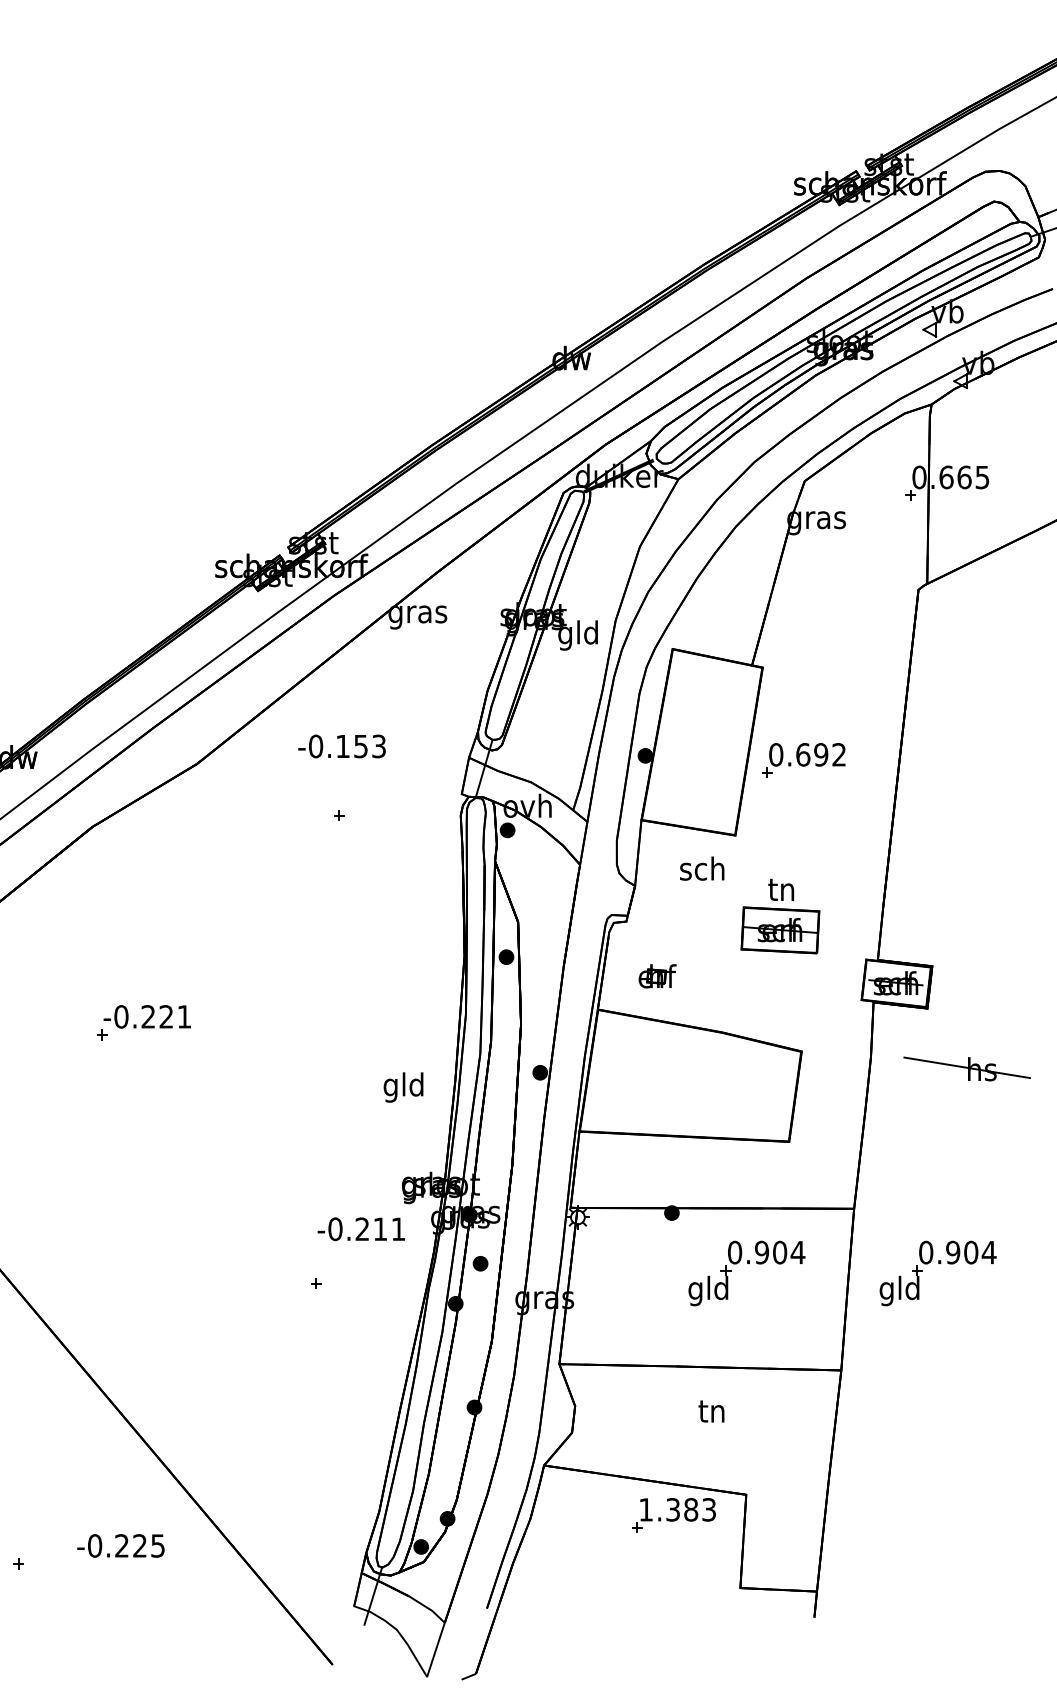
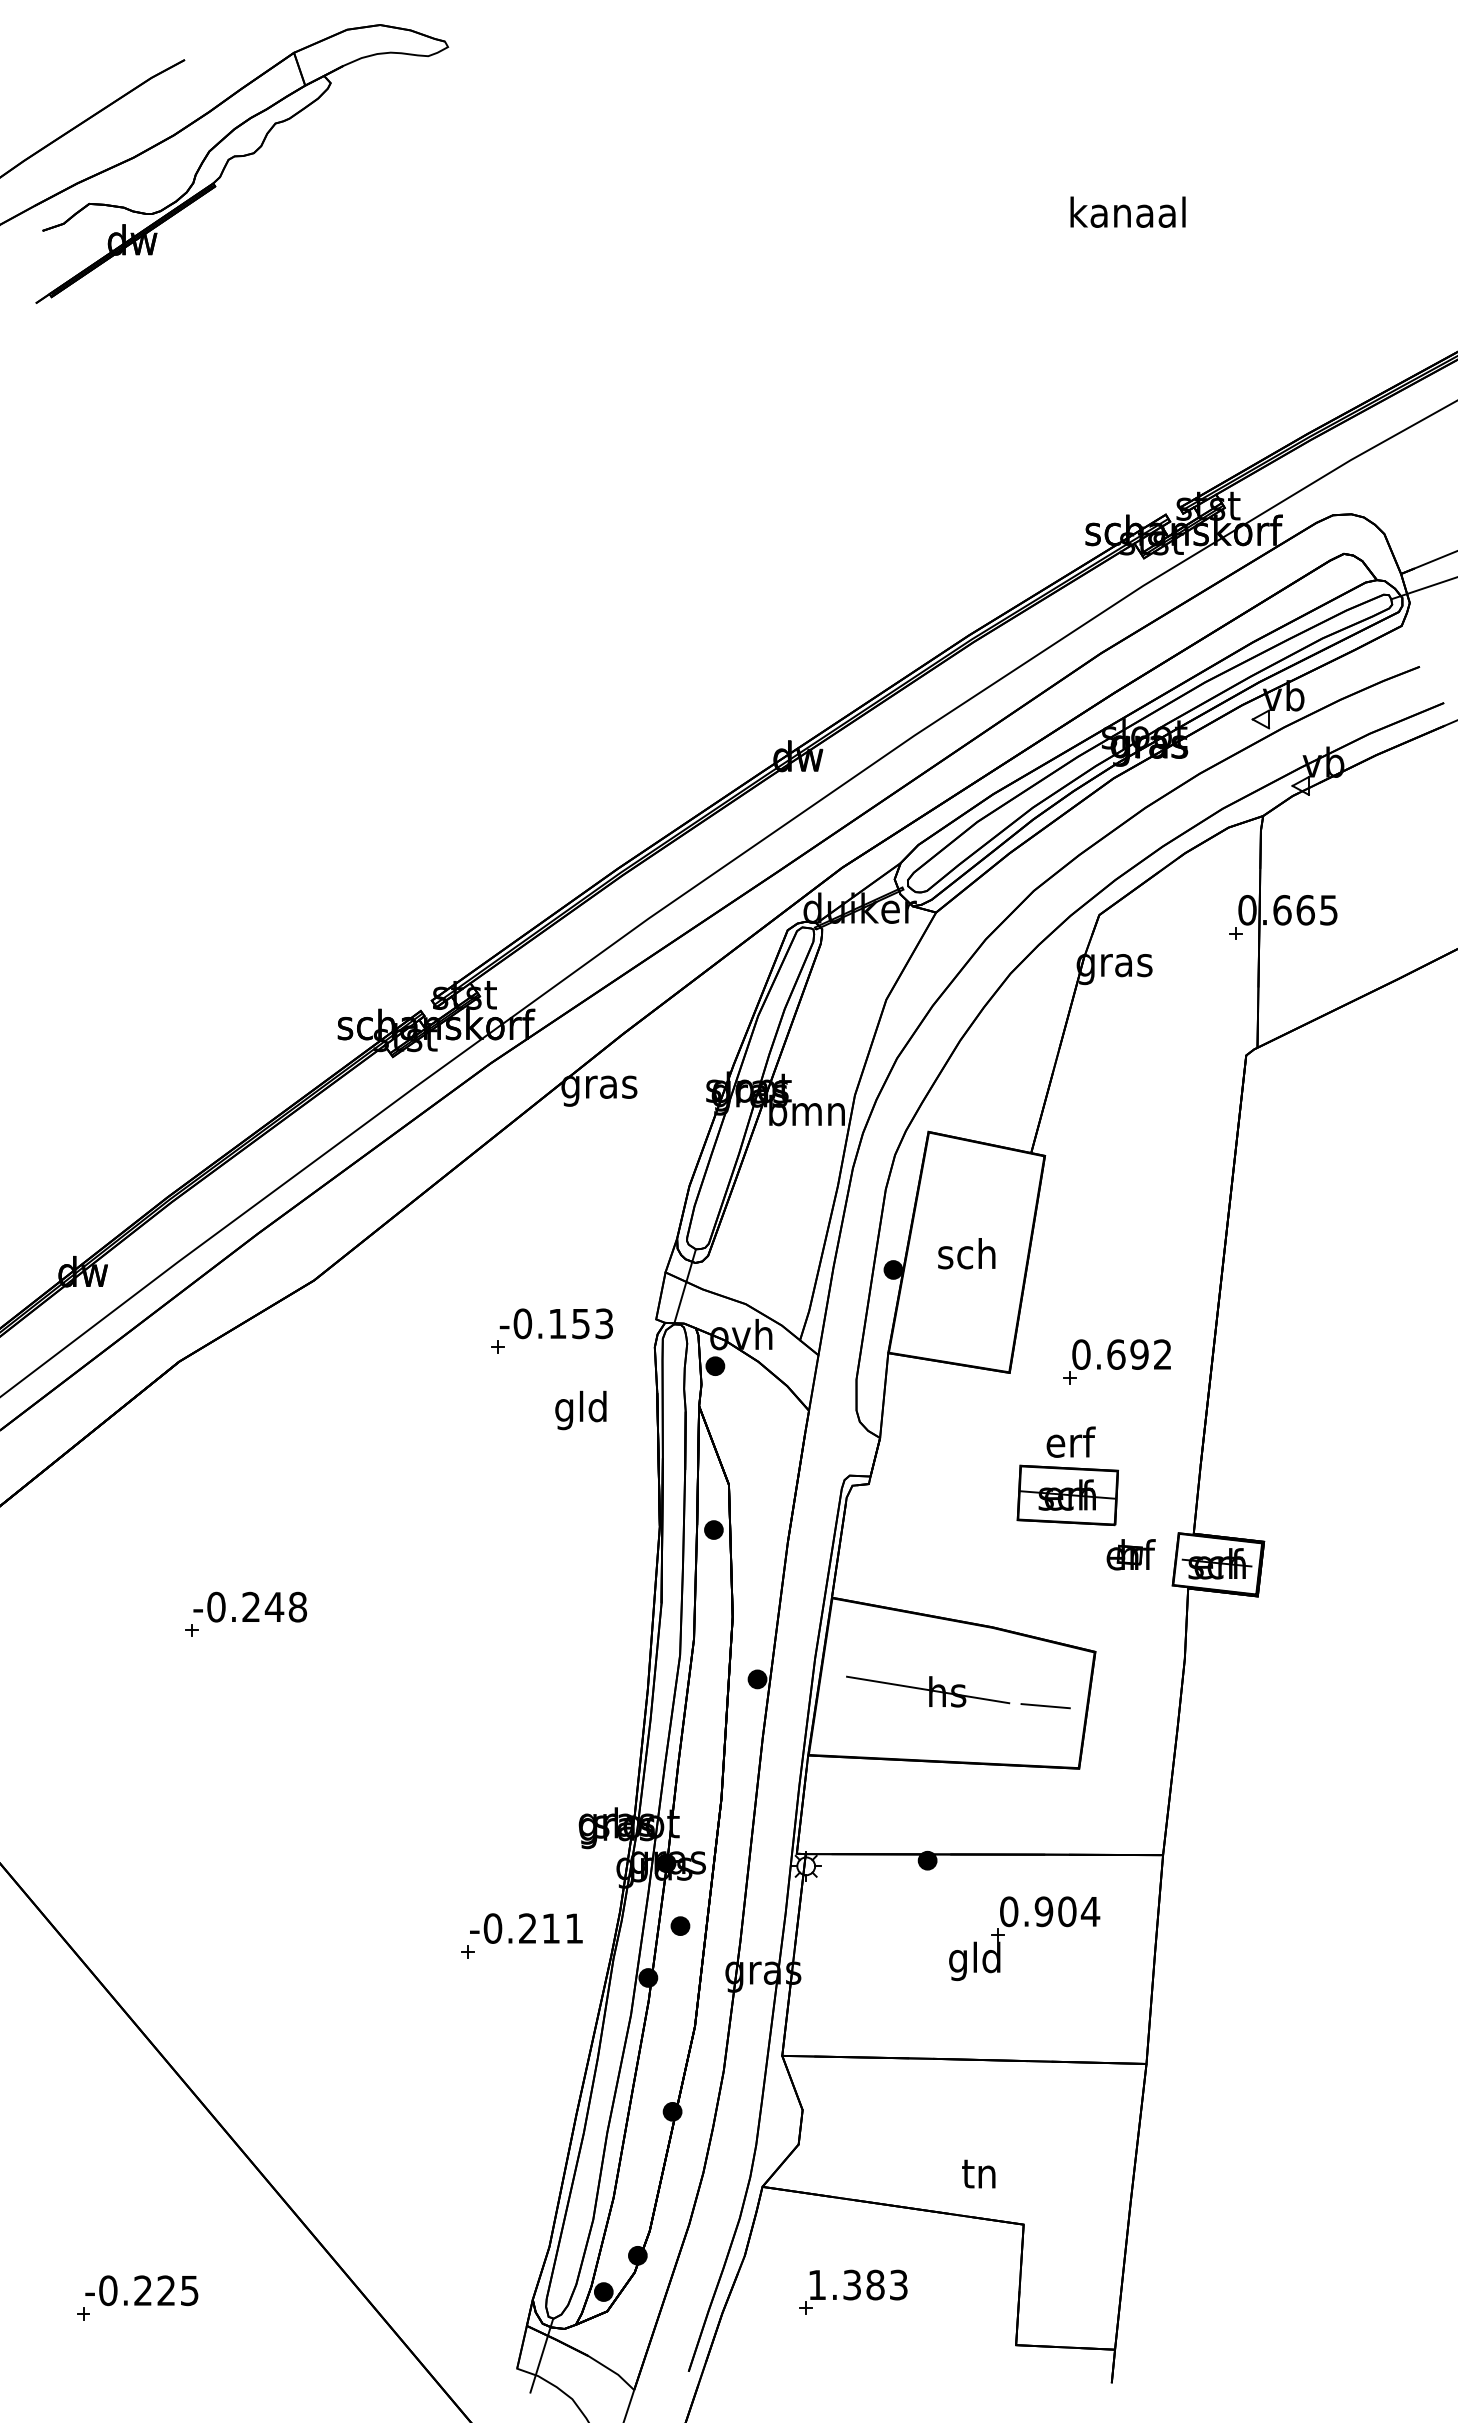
text: (578, 635) -> (806, 1114), gld -> bmn
text: (341, 746) -> (555, 1323), moved
part: (803, 760) -> (1116, 1361), moved
text: (701, 868) -> (966, 1253), moved
text: (782, 888) -> (1070, 1441), tn -> erf
part: (657, 976) -> (1130, 1554), moved
text: (174, 1016) -> (285, 1606), -0.221 -> -0.248
part: (967, 1068) -> (928, 1691), moved
text: (403, 1087) -> (580, 1410), moved
line: (763, 1093) -> (1045, 1706), added
text: (361, 1229) -> (526, 1928), moved
part: (938, 1264) -> (1271, 1926), removed
text: (711, 1411) -> (978, 2173), moved
part: (674, 1514) -> (853, 2291), moved
text: (120, 1545) -> (141, 2290), moved

